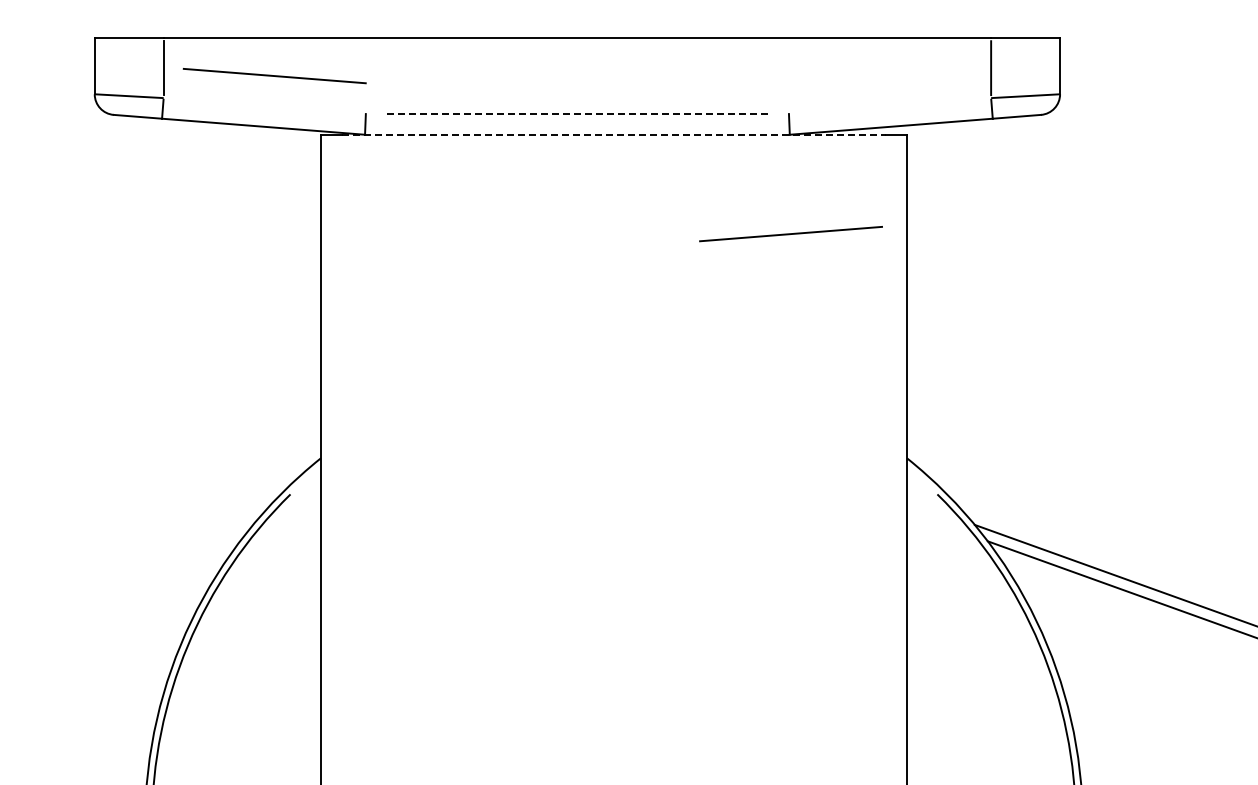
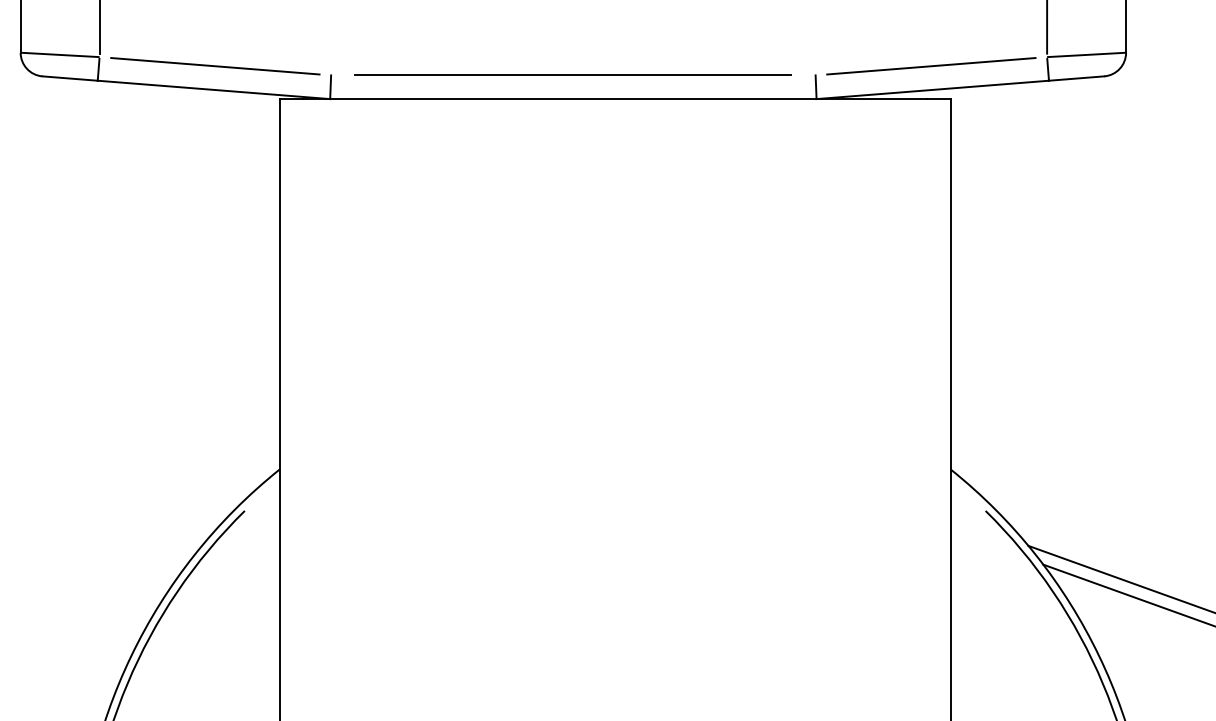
line: (274, 76) -> (215, 66), moved
line: (576, 114) -> (572, 75), dashed -> solid
line: (614, 134) -> (615, 98), dashed -> solid
line: (790, 234) -> (930, 66), moved

